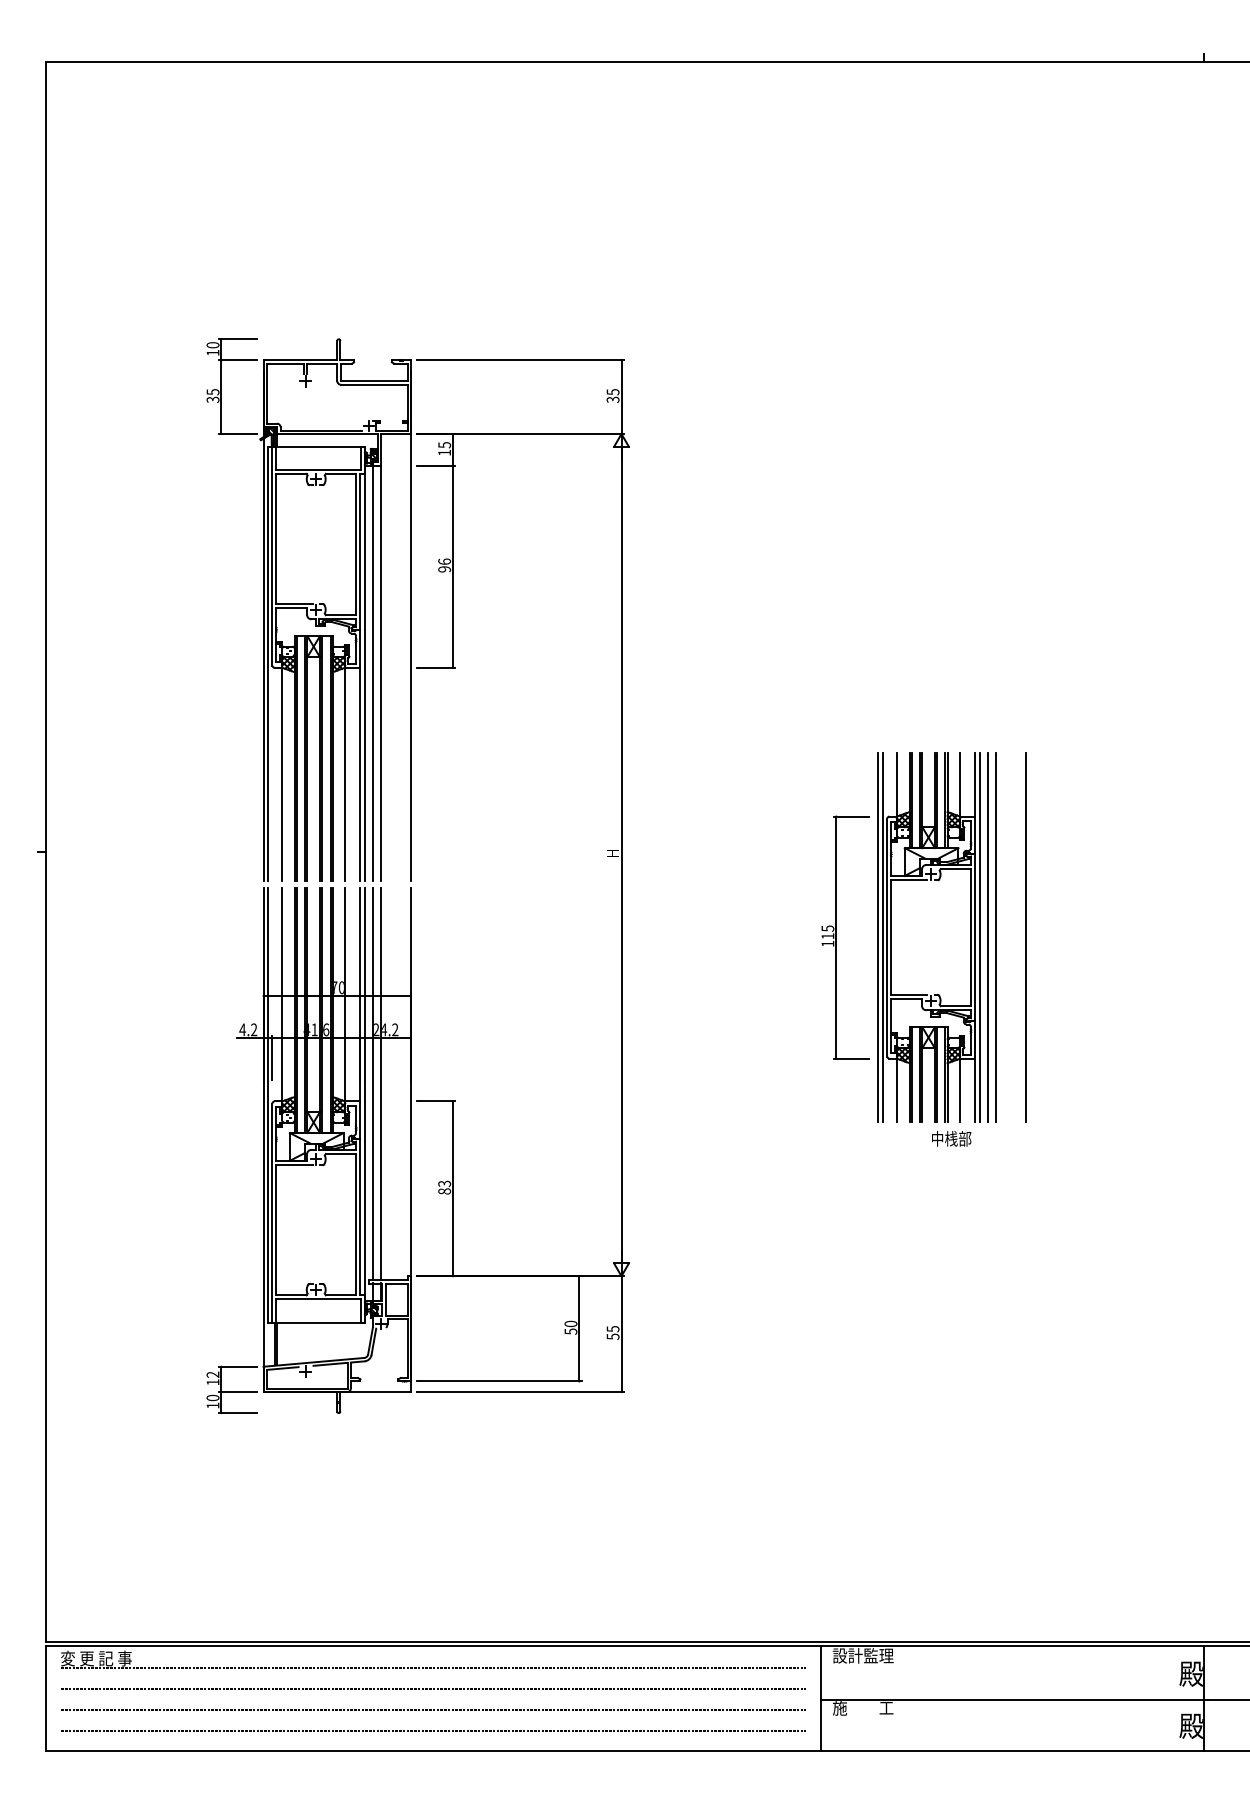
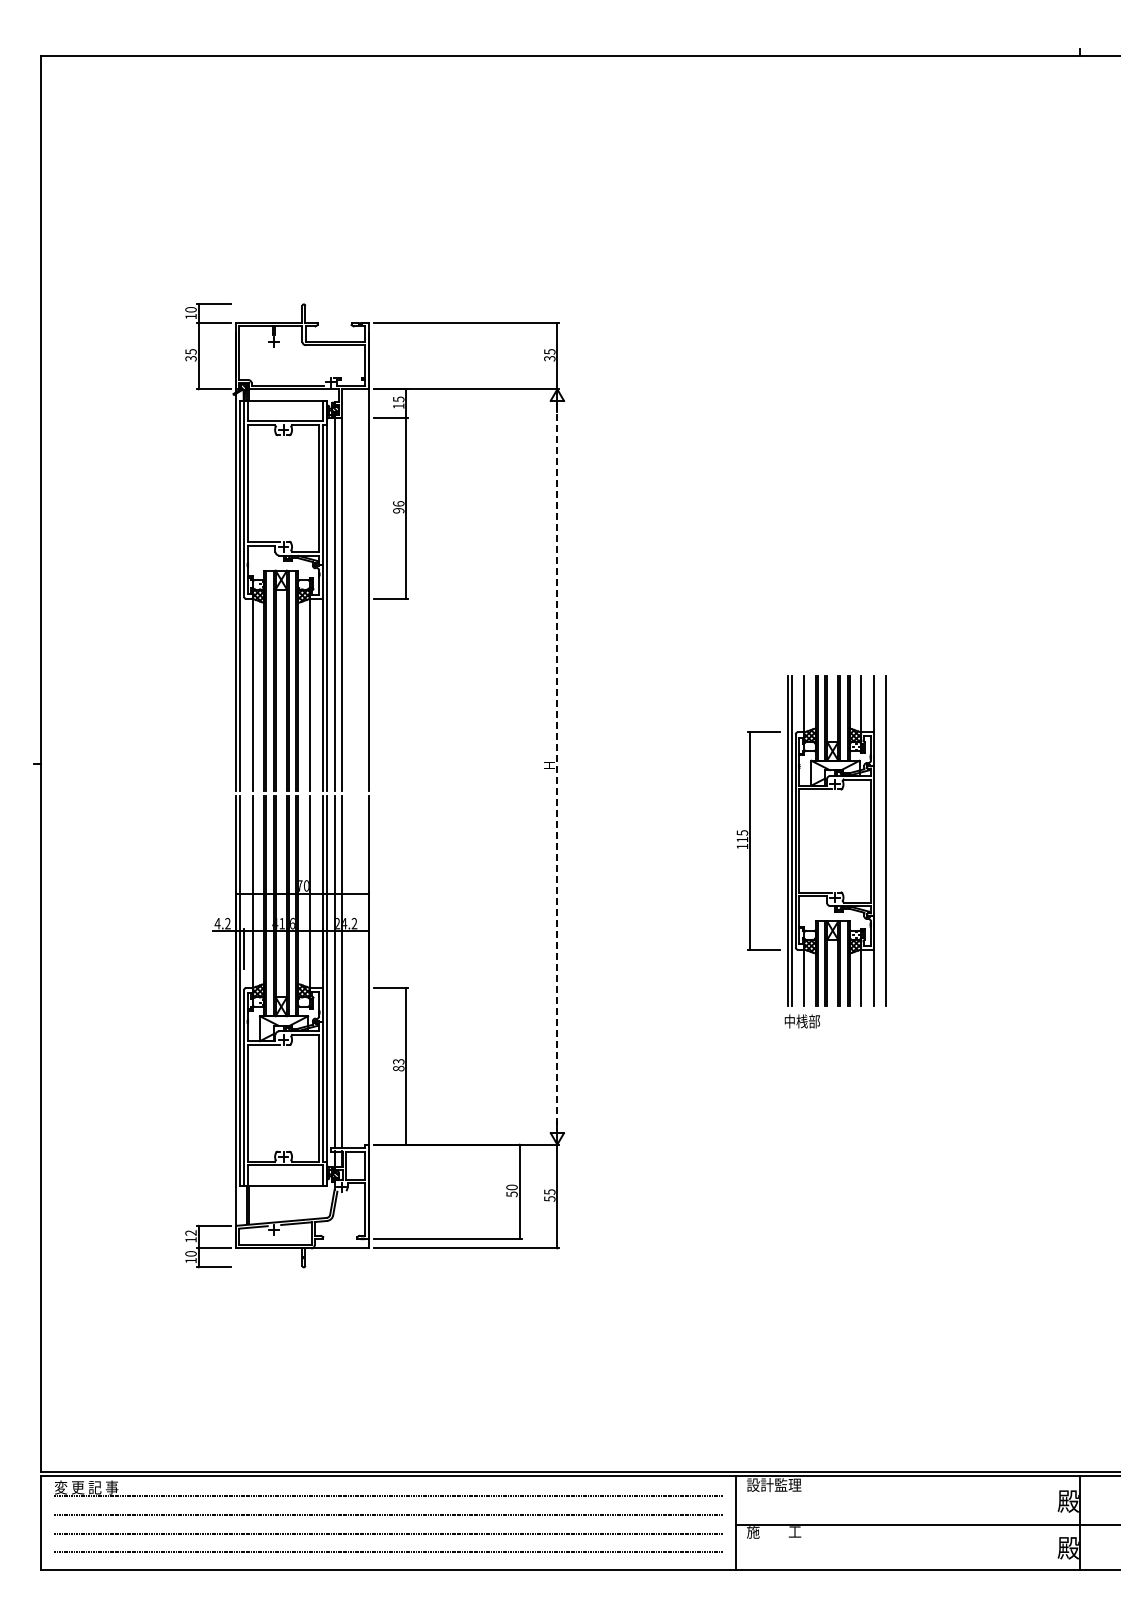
line: (621, 855) -> (557, 767), solid -> dashed
line: (979, 937) -> (878, 840), removed
line: (996, 937) -> (893, 840), removed
line: (1025, 937) -> (919, 840), removed
text: (950, 1138) -> (801, 1021), moved

